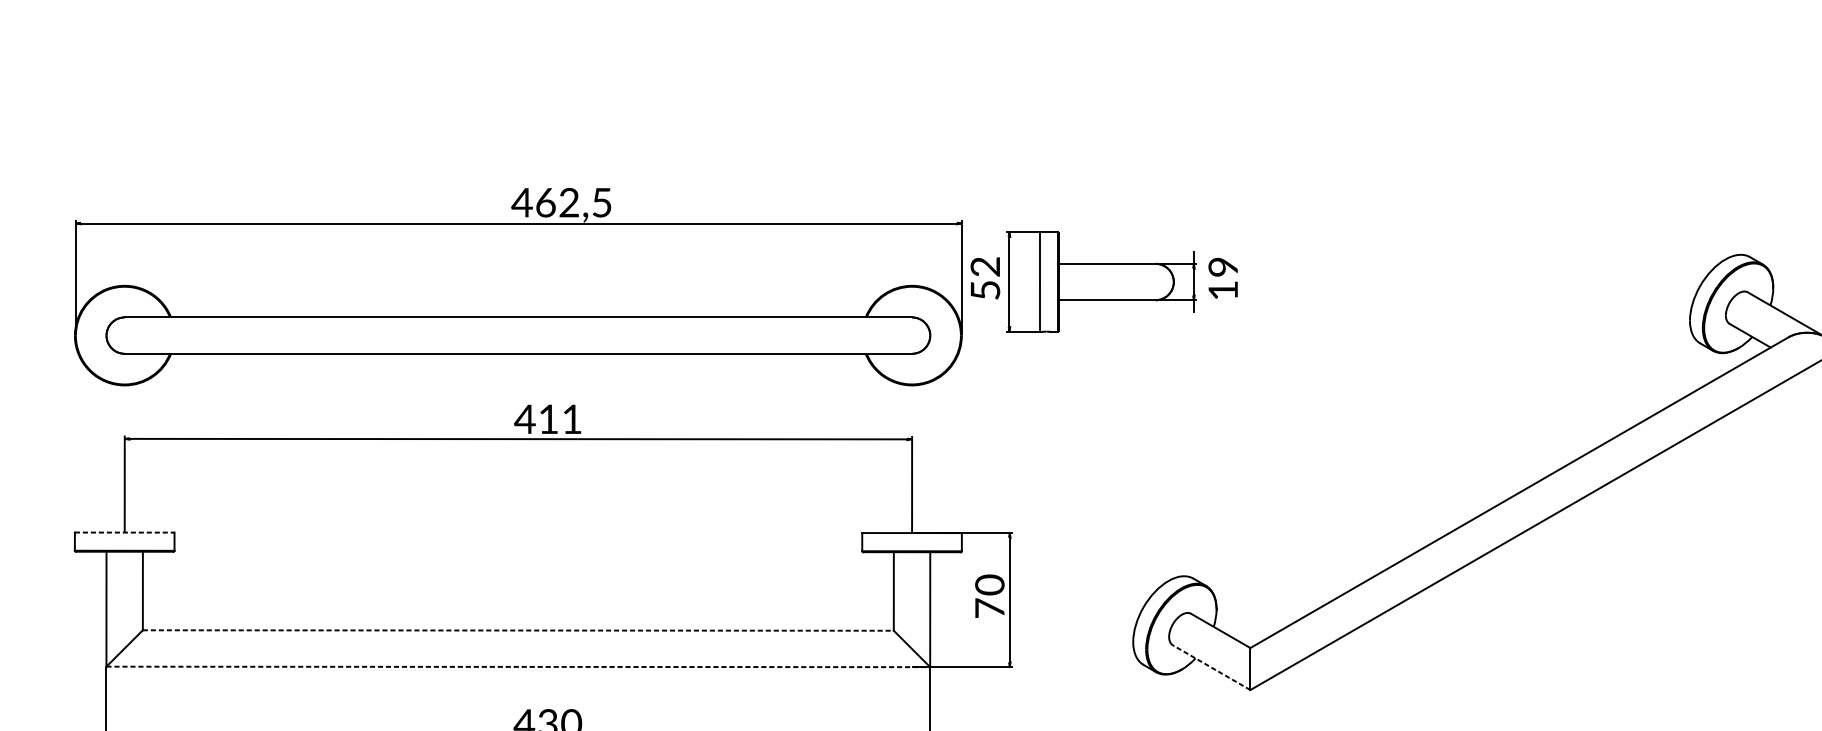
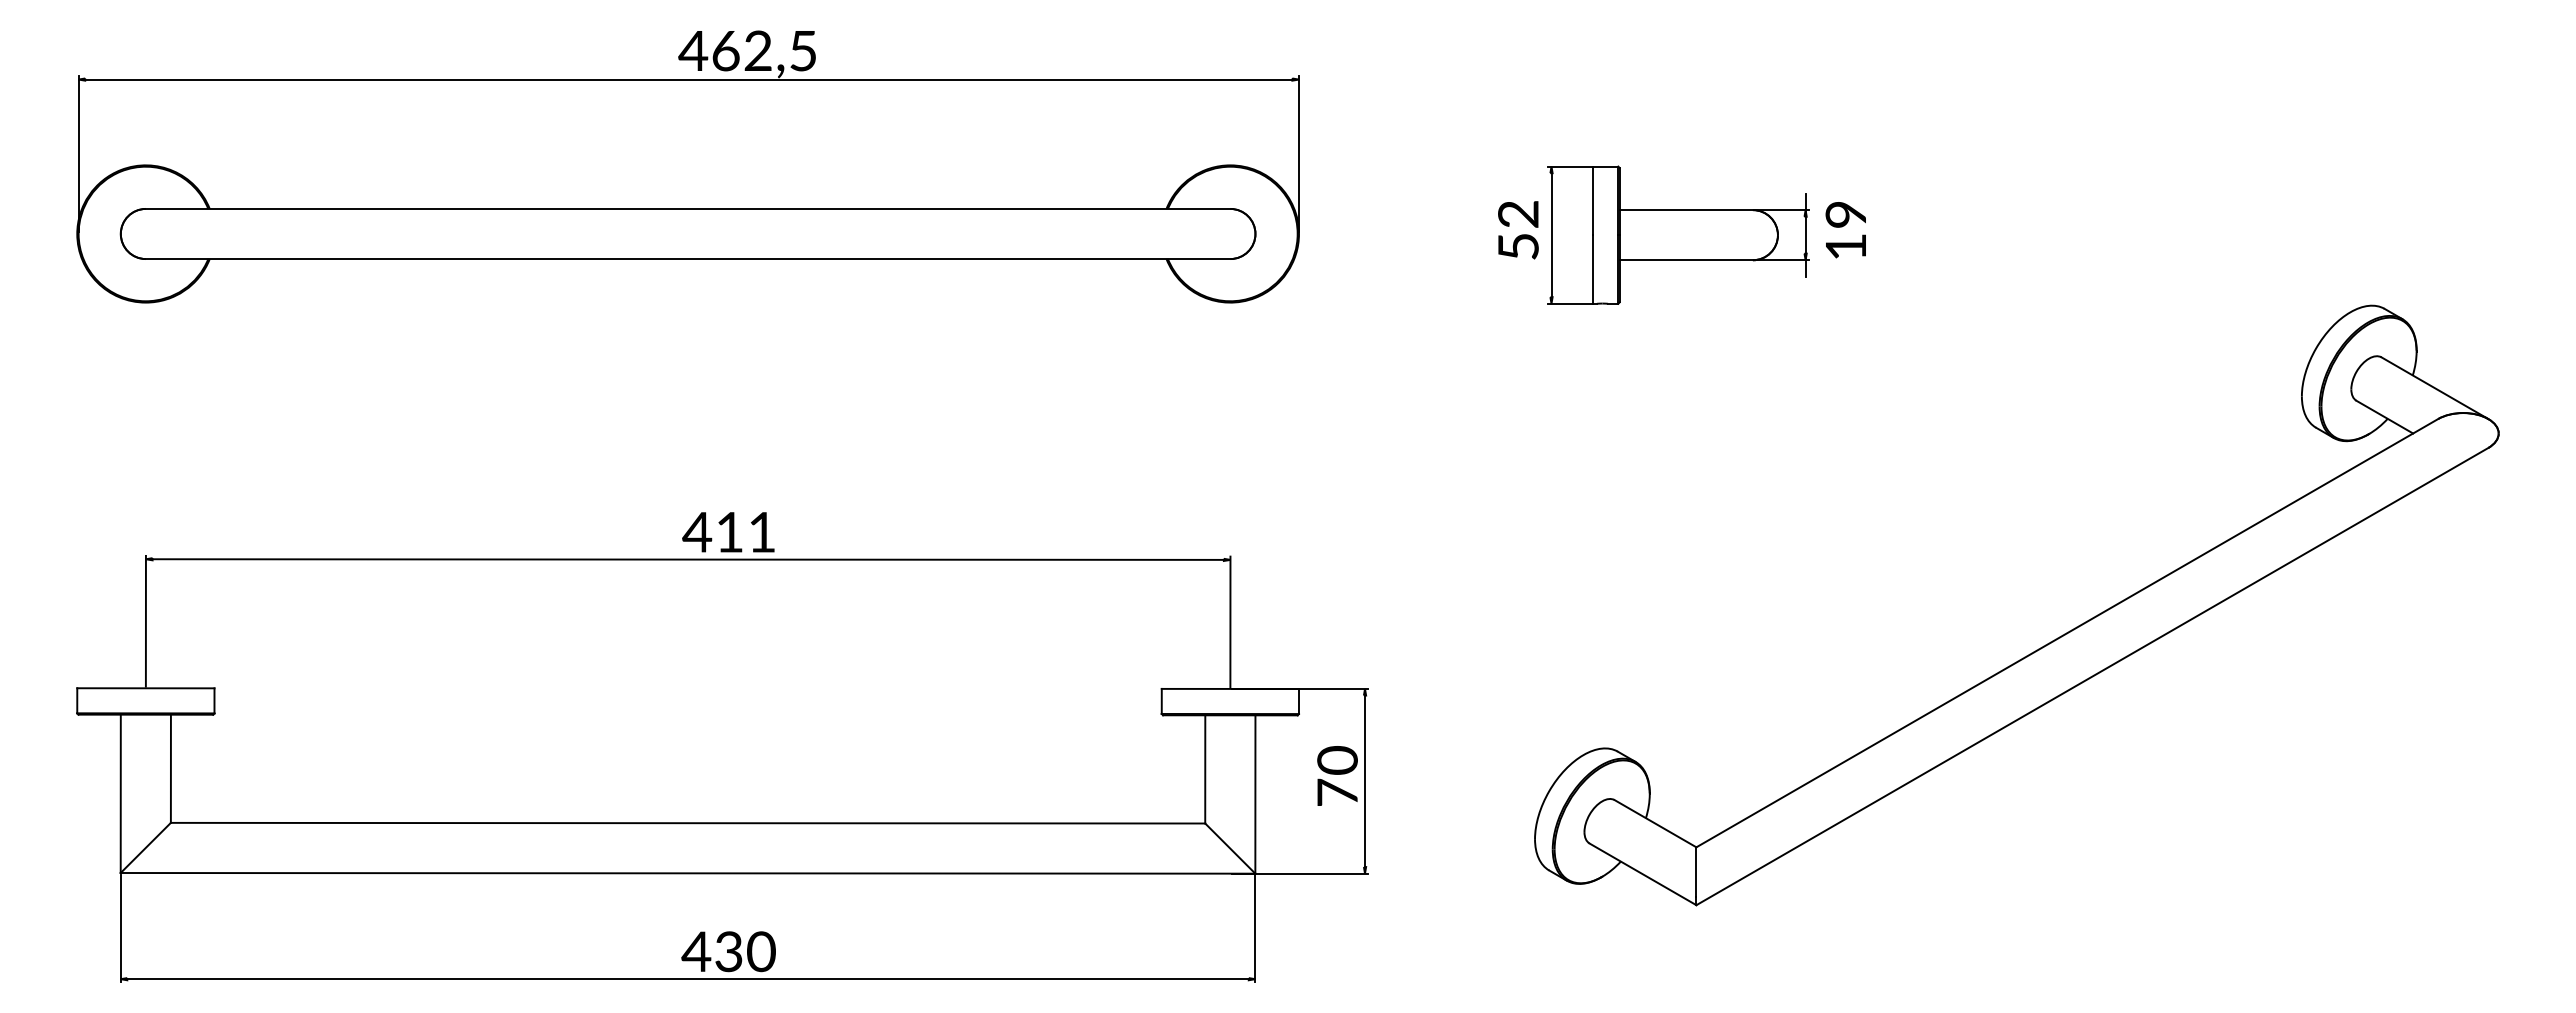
part: (1103, 281) -> (1681, 234), moved
part: (517, 286) -> (687, 166), moved
line: (124, 532) -> (145, 688), dashed -> solid
line: (518, 630) -> (688, 823), dashed -> solid
line: (518, 667) -> (688, 873), dashed -> solid
line: (1211, 667) -> (1643, 874), dashed -> solid

